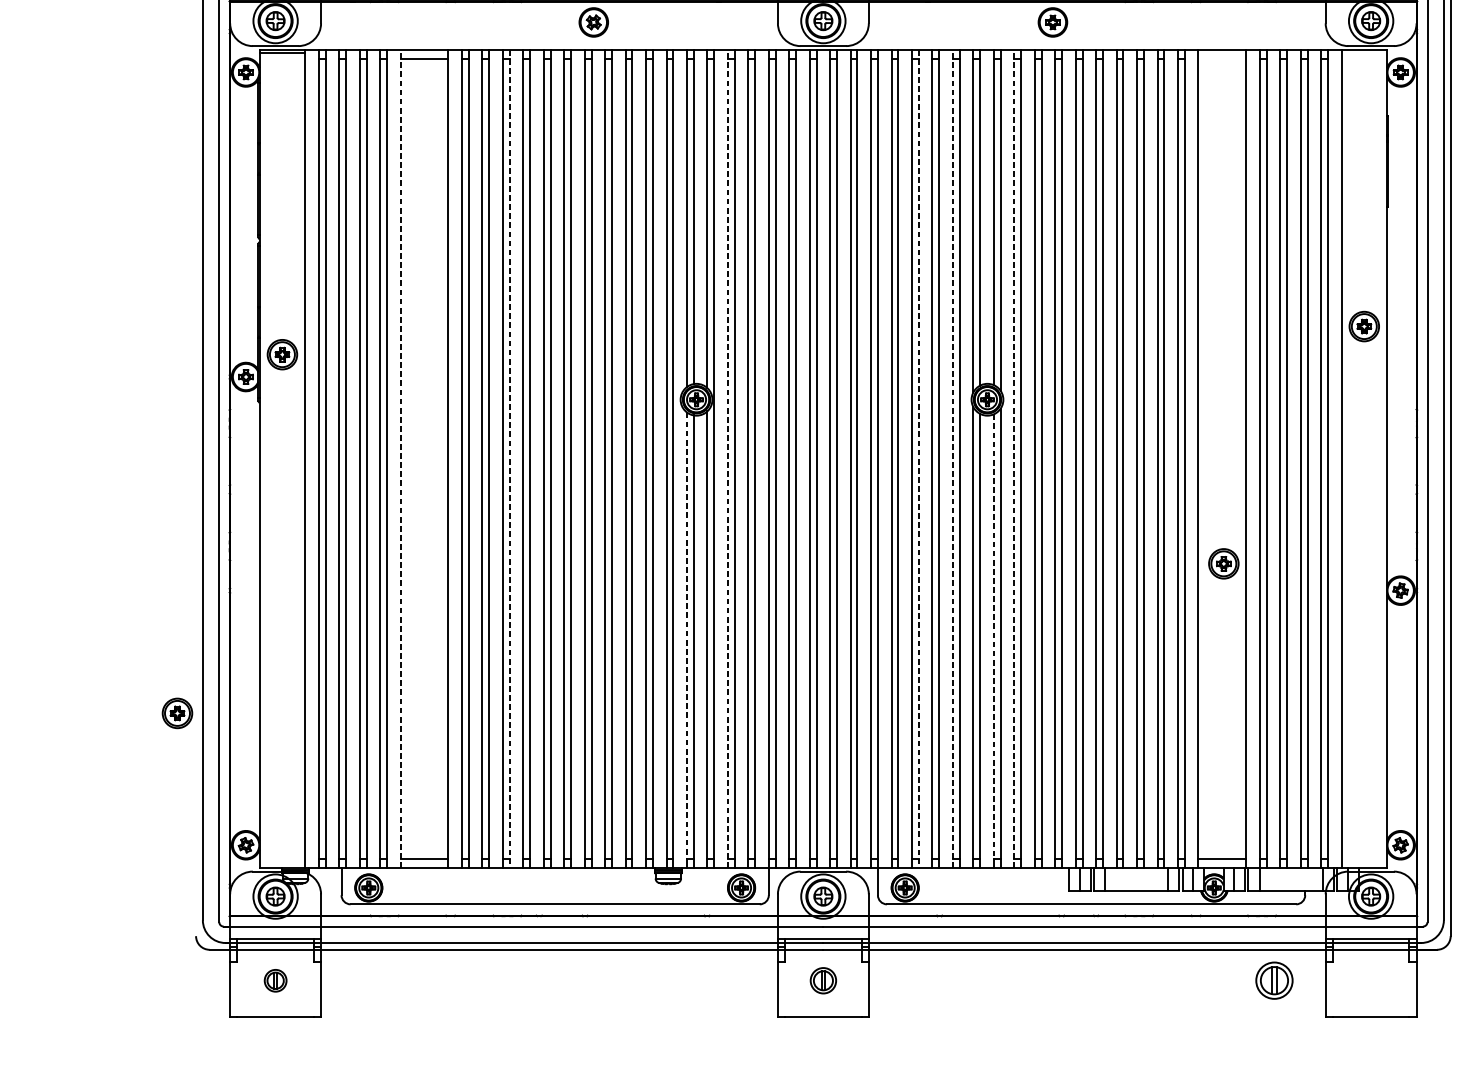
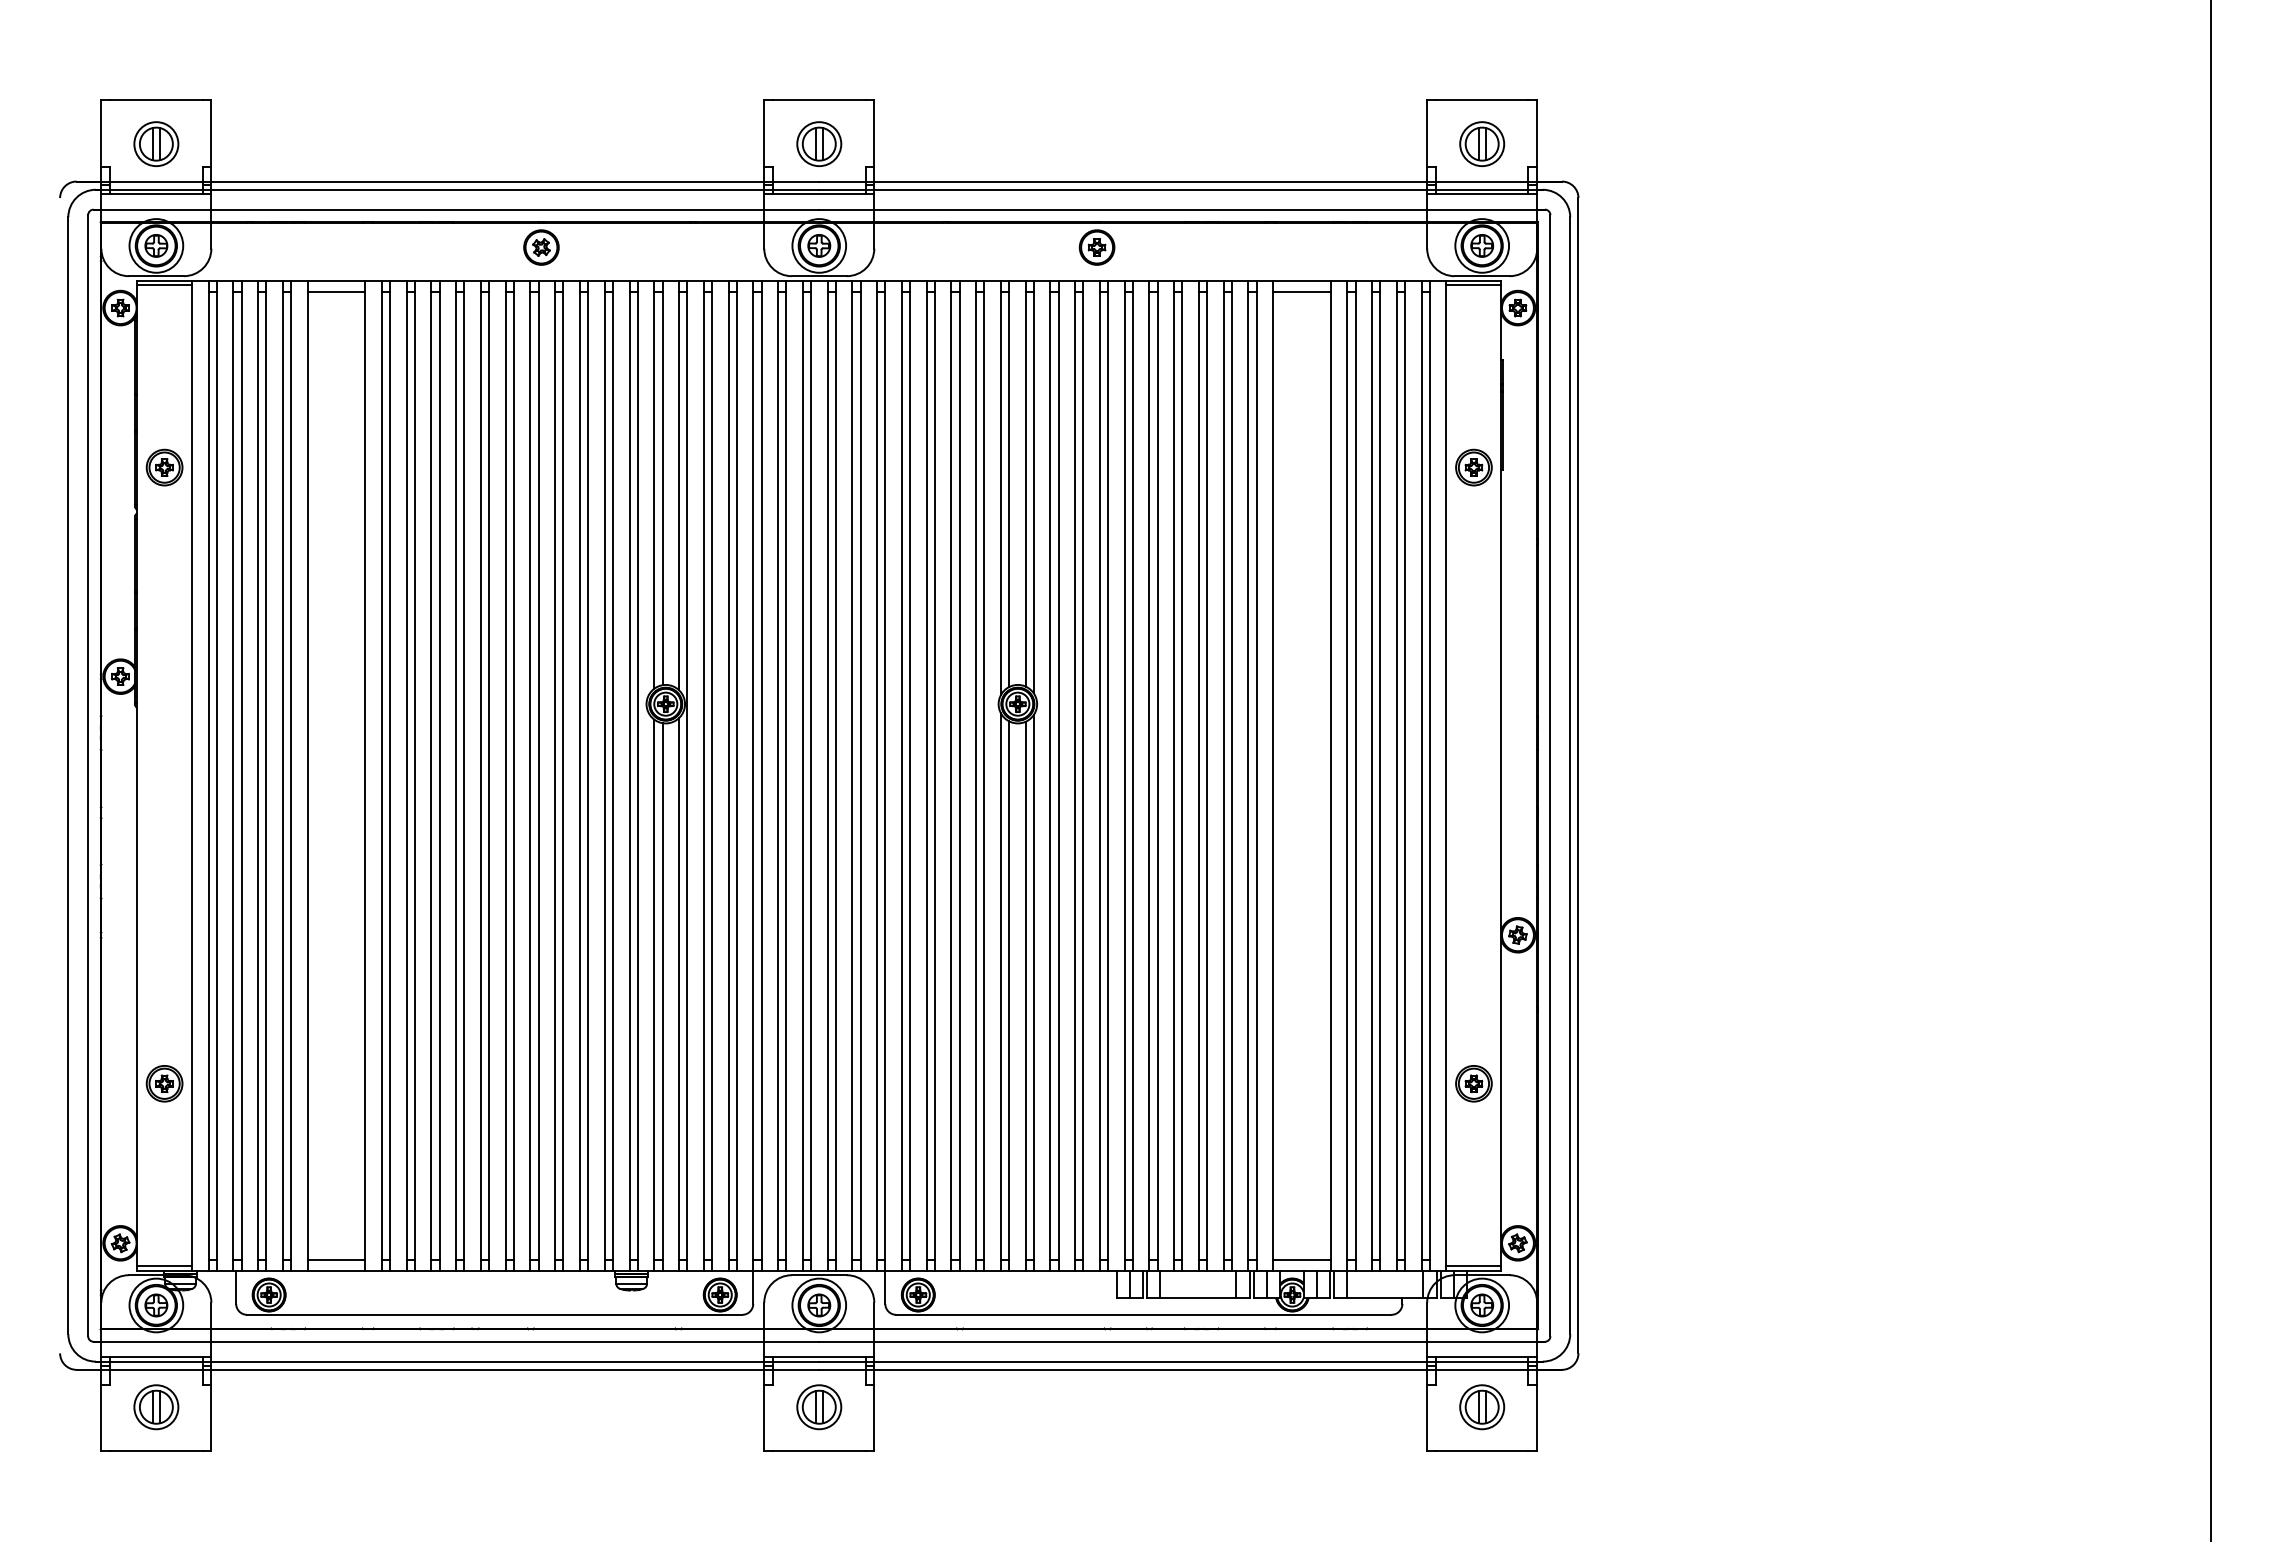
line: (1363, 52) -> (1473, 284), added
line: (1221, 58) -> (1301, 291), added
part: (1363, 326) -> (1473, 467), moved
part: (282, 354) -> (164, 467), moved
line: (400, 458) -> (307, 775), dashed -> solid
line: (727, 458) -> (703, 775), dashed -> solid
line: (953, 458) -> (976, 775), dashed -> solid
line: (1014, 458) -> (1050, 775), dashed -> solid
line: (509, 459) -> (439, 776), dashed -> solid
line: (918, 459) -> (934, 776), dashed -> solid
part: (1223, 563) -> (1473, 1083), moved
line: (687, 636) -> (654, 990), dashed -> solid
line: (993, 636) -> (1025, 990), dashed -> solid
part: (177, 713) -> (164, 1083), moved
line: (282, 864) -> (164, 1266), added
line: (1363, 864) -> (1473, 1266), added
part: (275, 980) -> (156, 1407), size x1.67
part: (823, 980) -> (819, 1407), size x1.43
part: (1274, 980) -> (1482, 1407), moved

